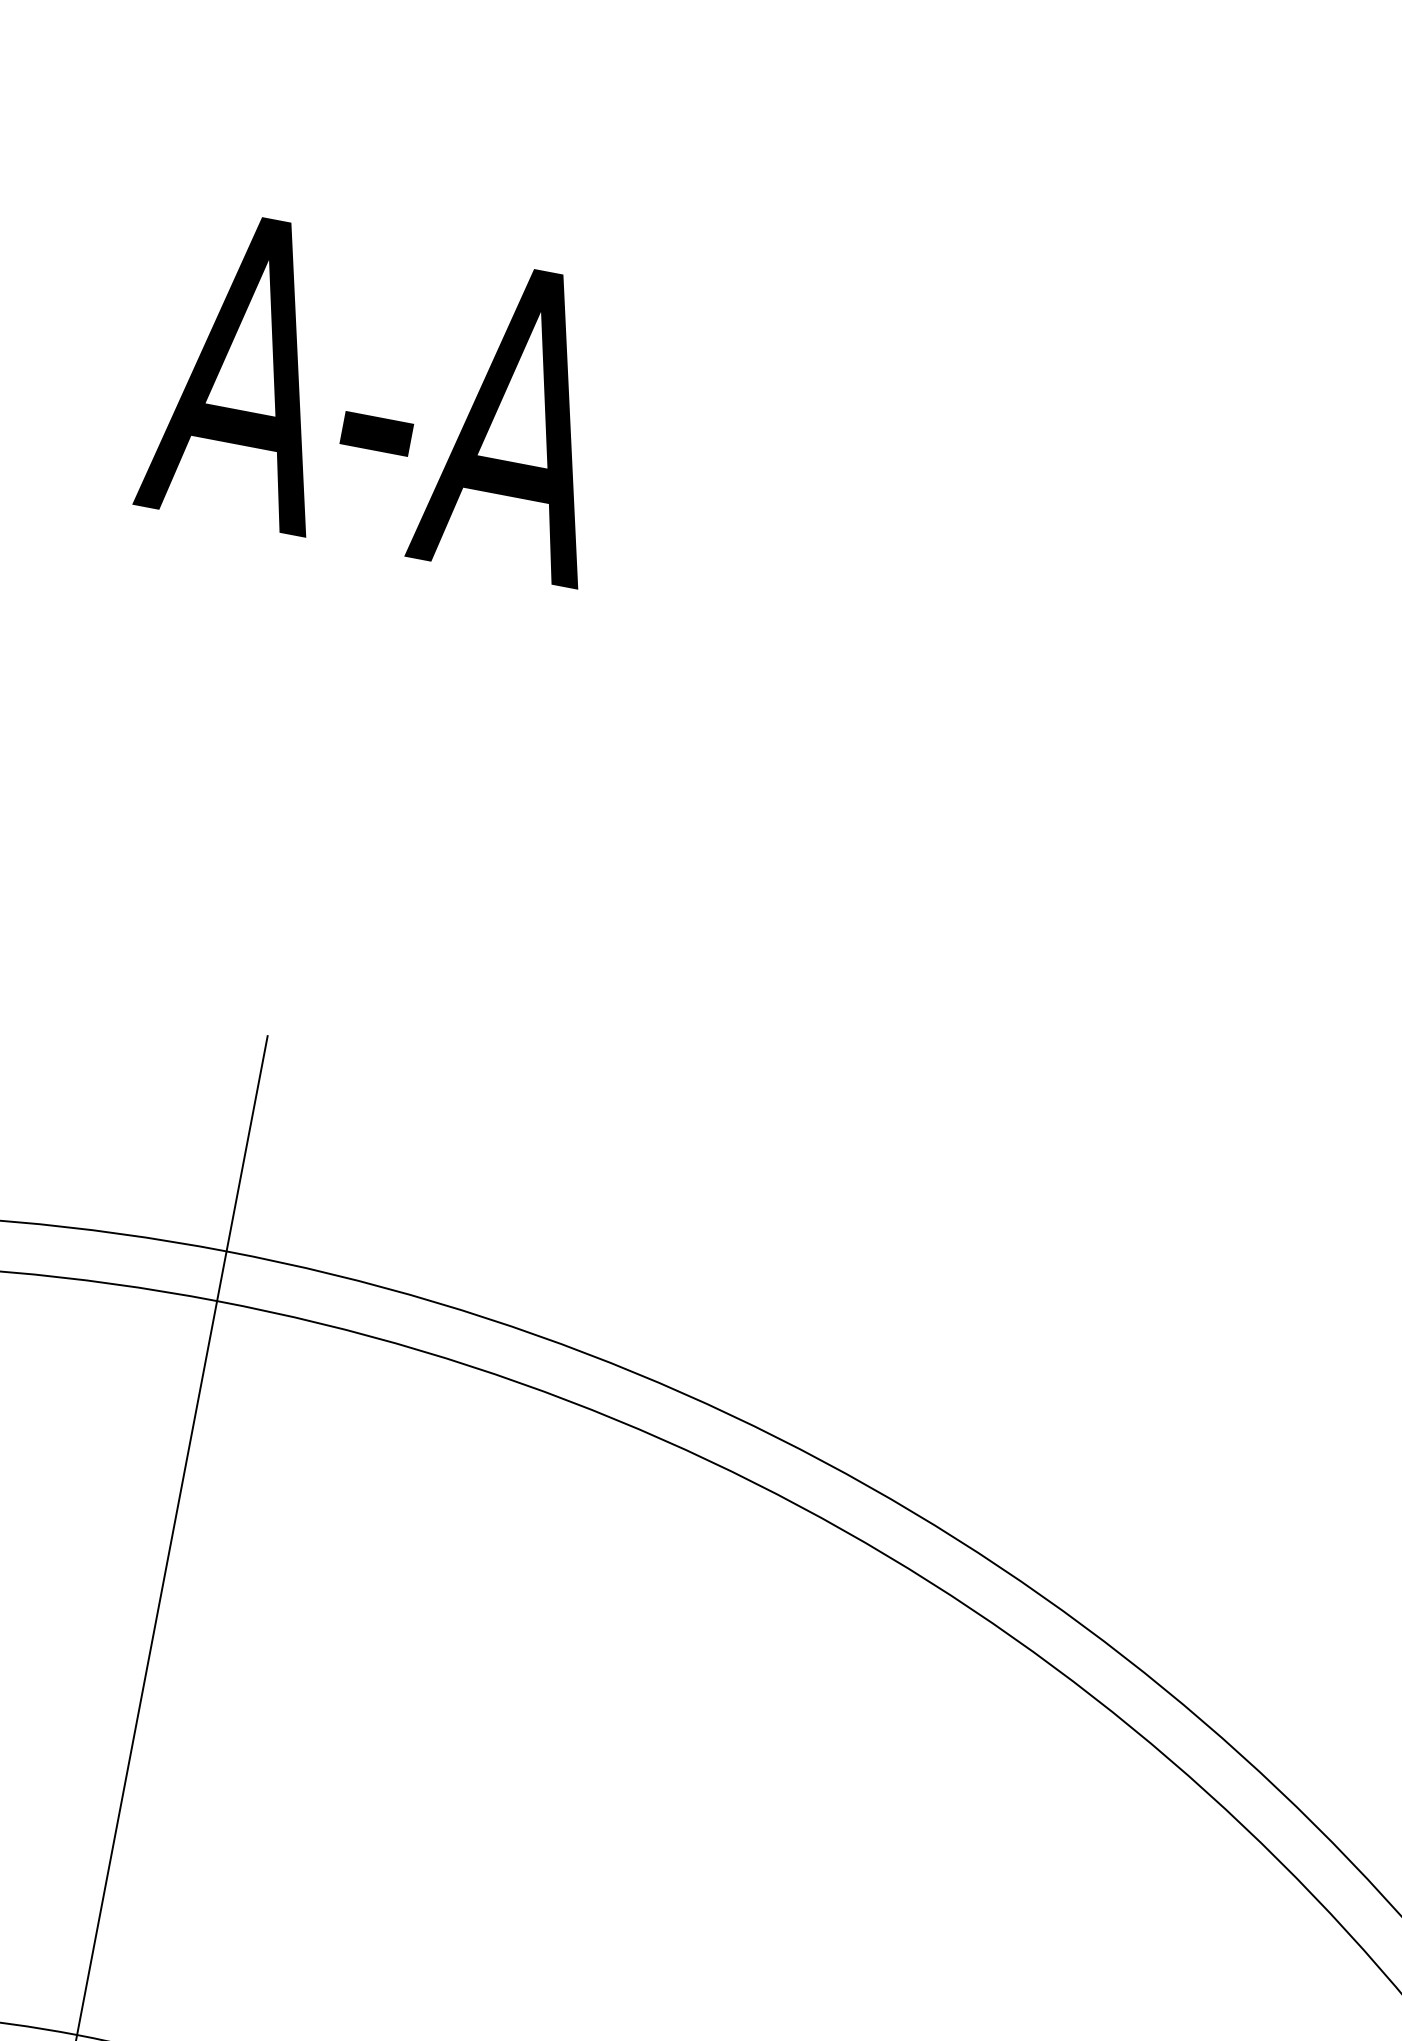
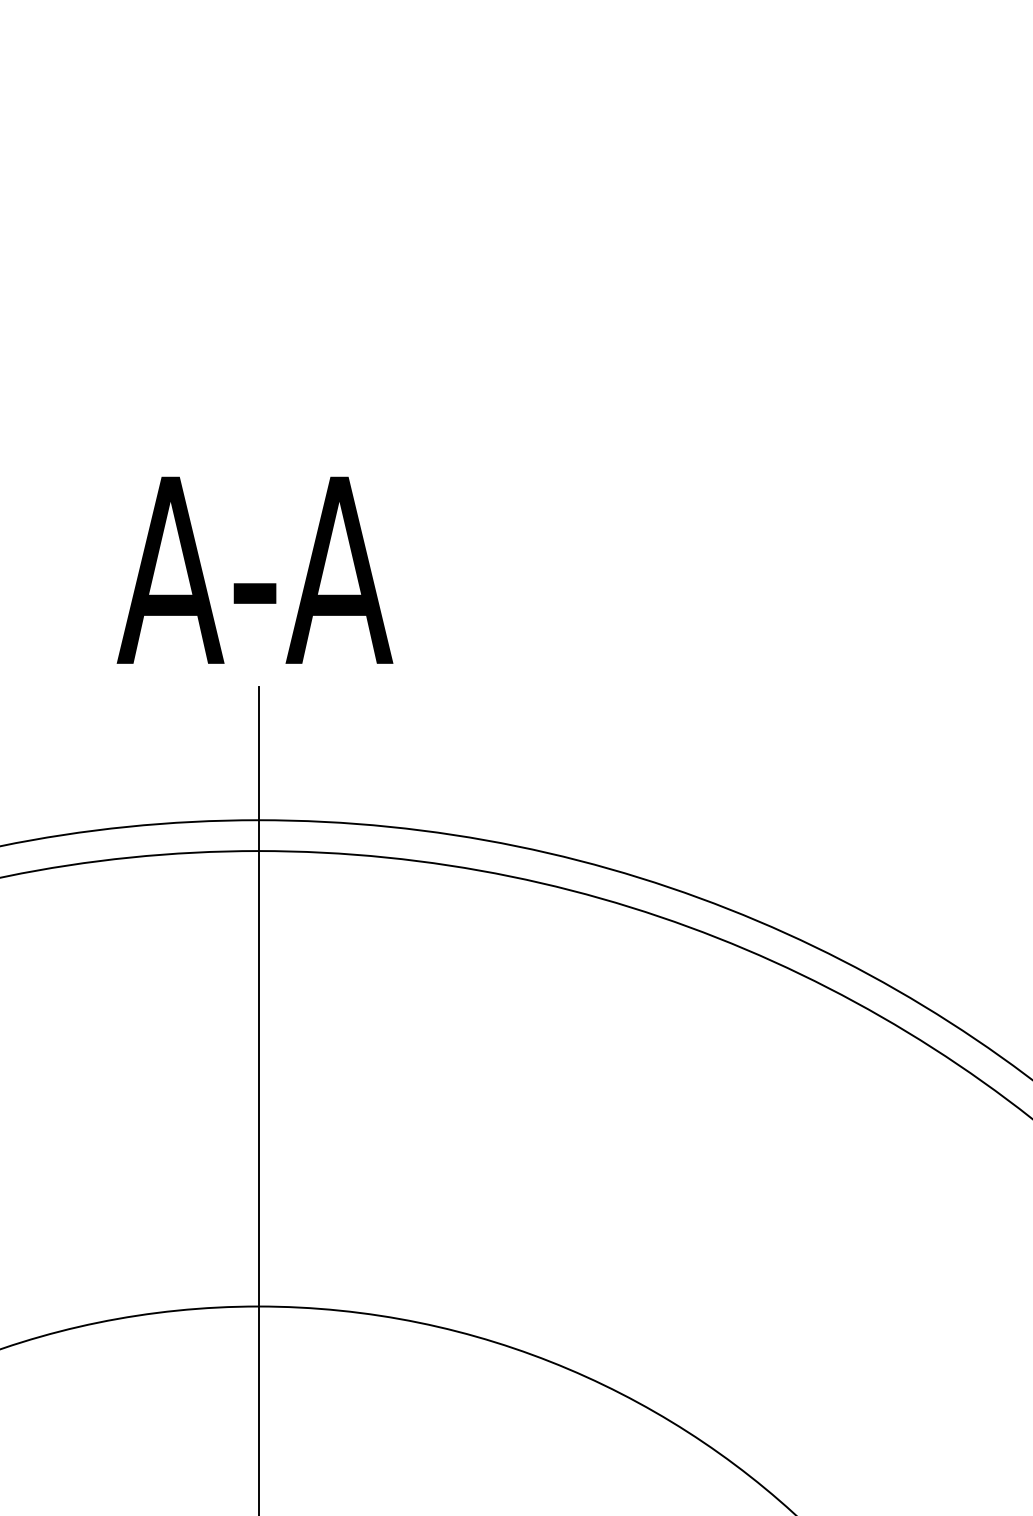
text: (383, 395) -> (254, 569), moved

